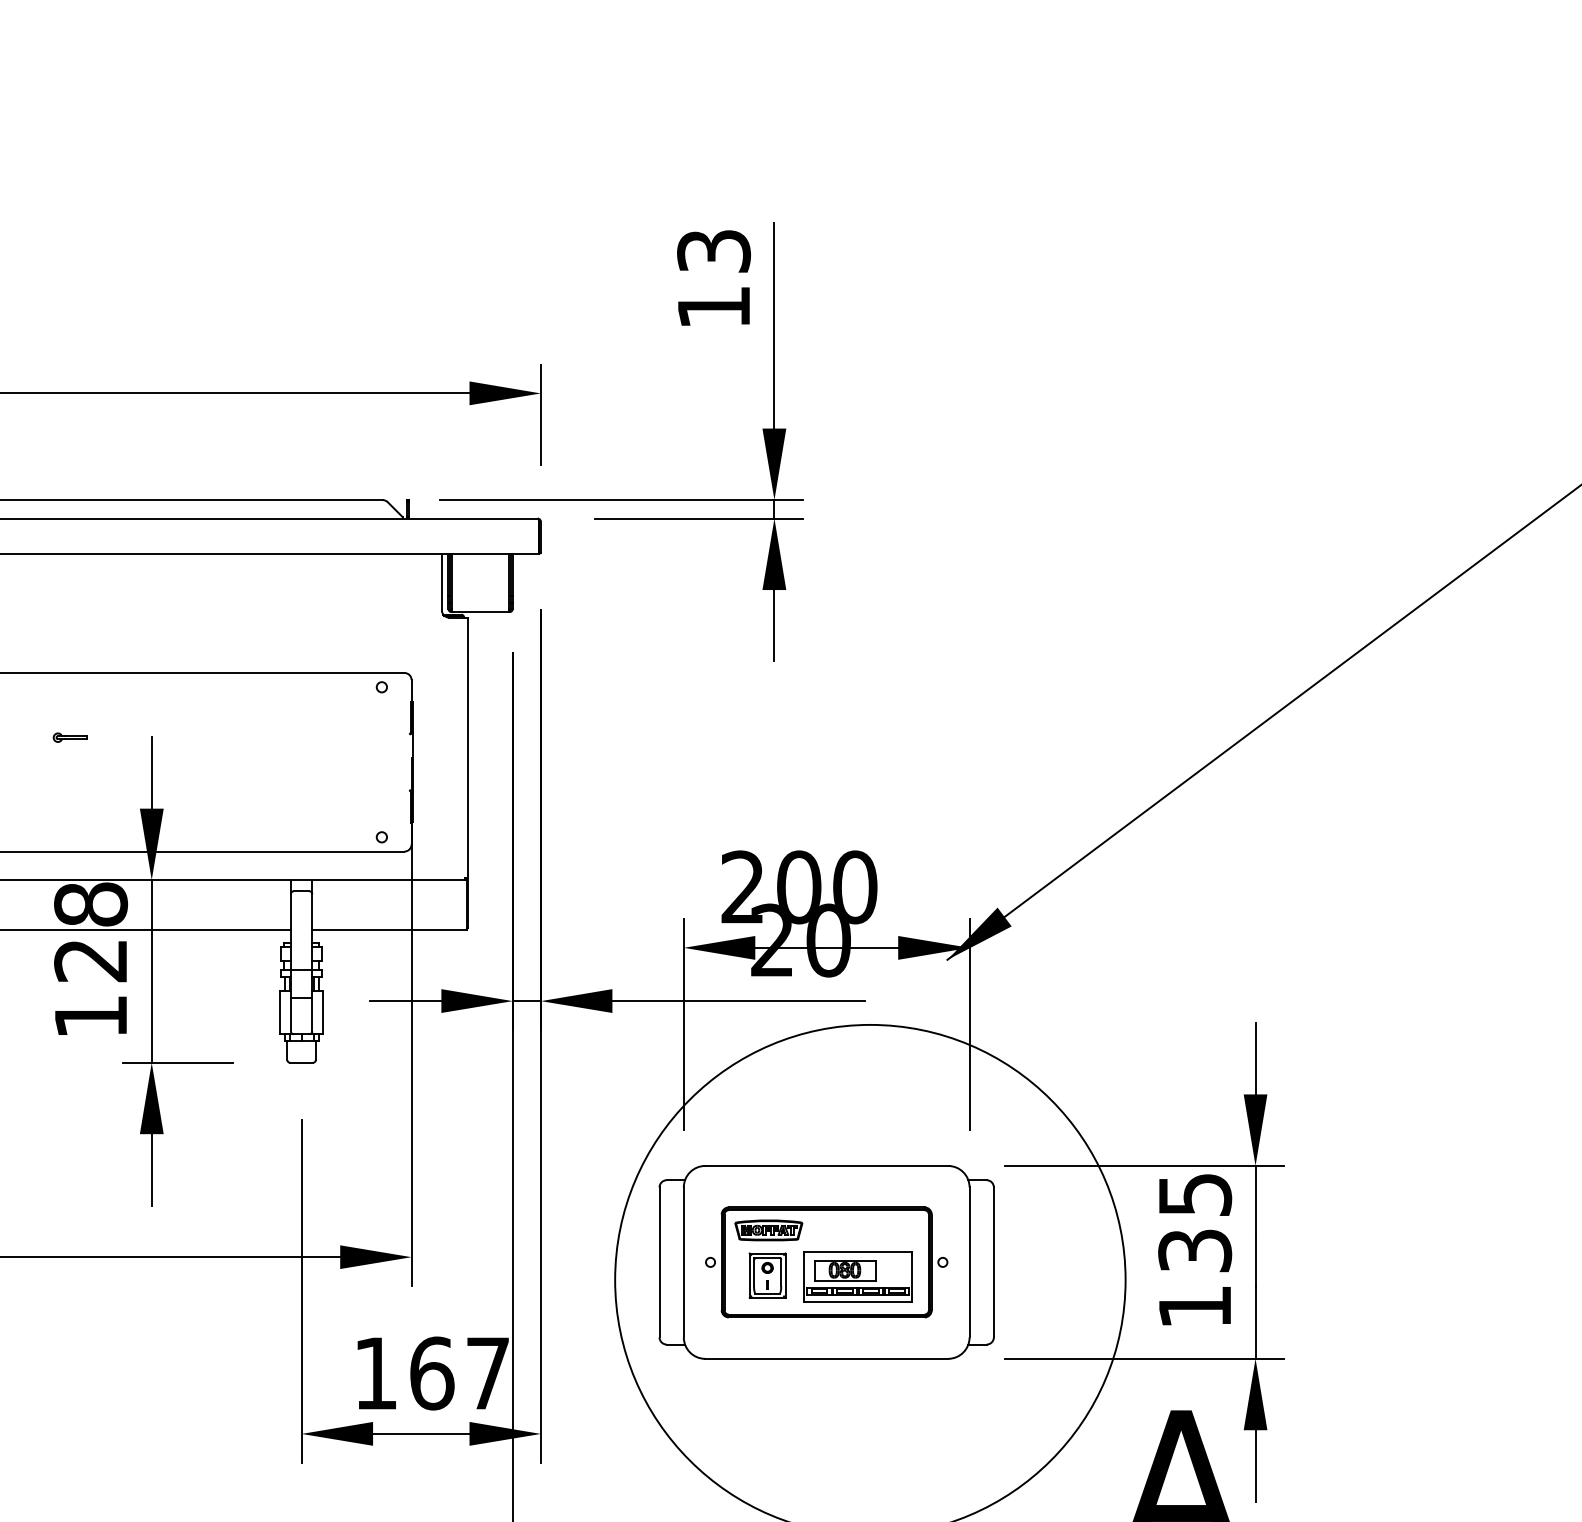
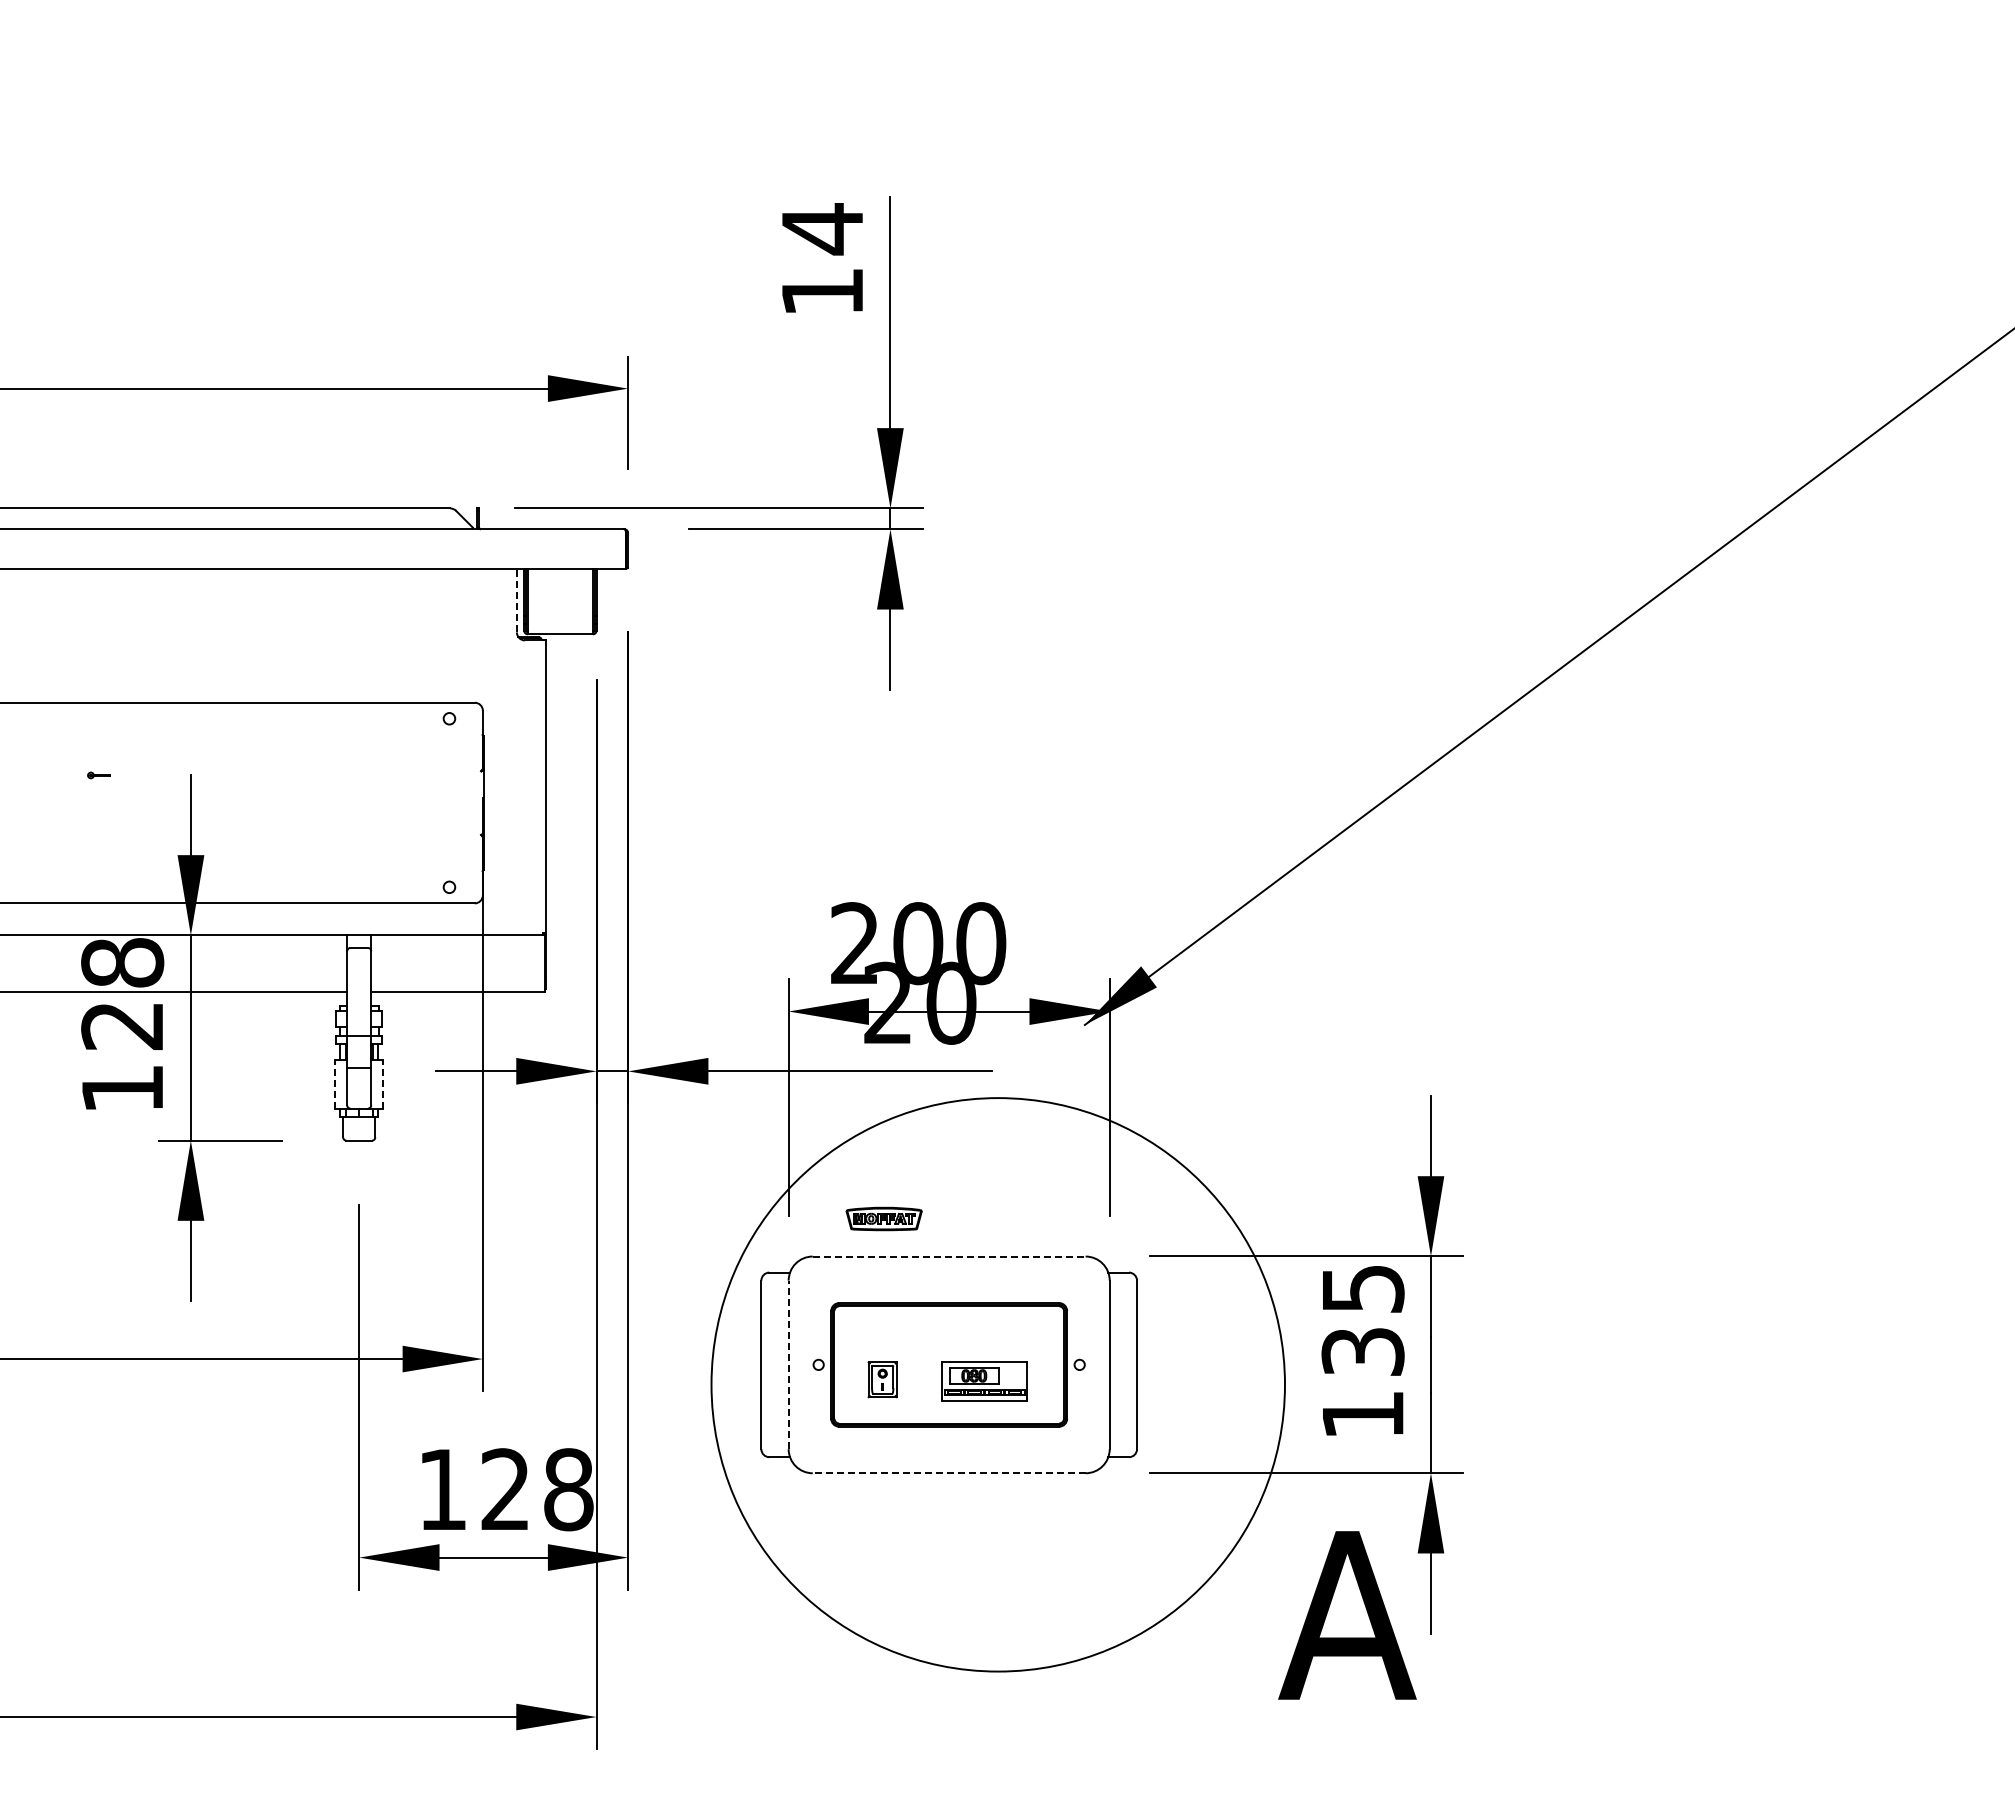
text: (713, 251) -> (822, 229), 13 -> 14
line: (441, 582) -> (516, 600), solid -> dashed
part: (69, 737) -> (98, 775), size x0.6
line: (280, 1011) -> (335, 1083), solid -> dashed
line: (323, 1011) -> (383, 1083), solid -> dashed
line: (826, 1165) -> (949, 1256), solid -> dashed
part: (768, 1229) -> (883, 1218), moved
line: (683, 1262) -> (788, 1364), solid -> dashed
part: (767, 1275) -> (882, 1379), size x0.7
part: (858, 1276) -> (984, 1380), size x0.7
line: (826, 1359) -> (948, 1473), solid -> dashed
text: (460, 1373) -> (537, 1489), 167 -> 128

